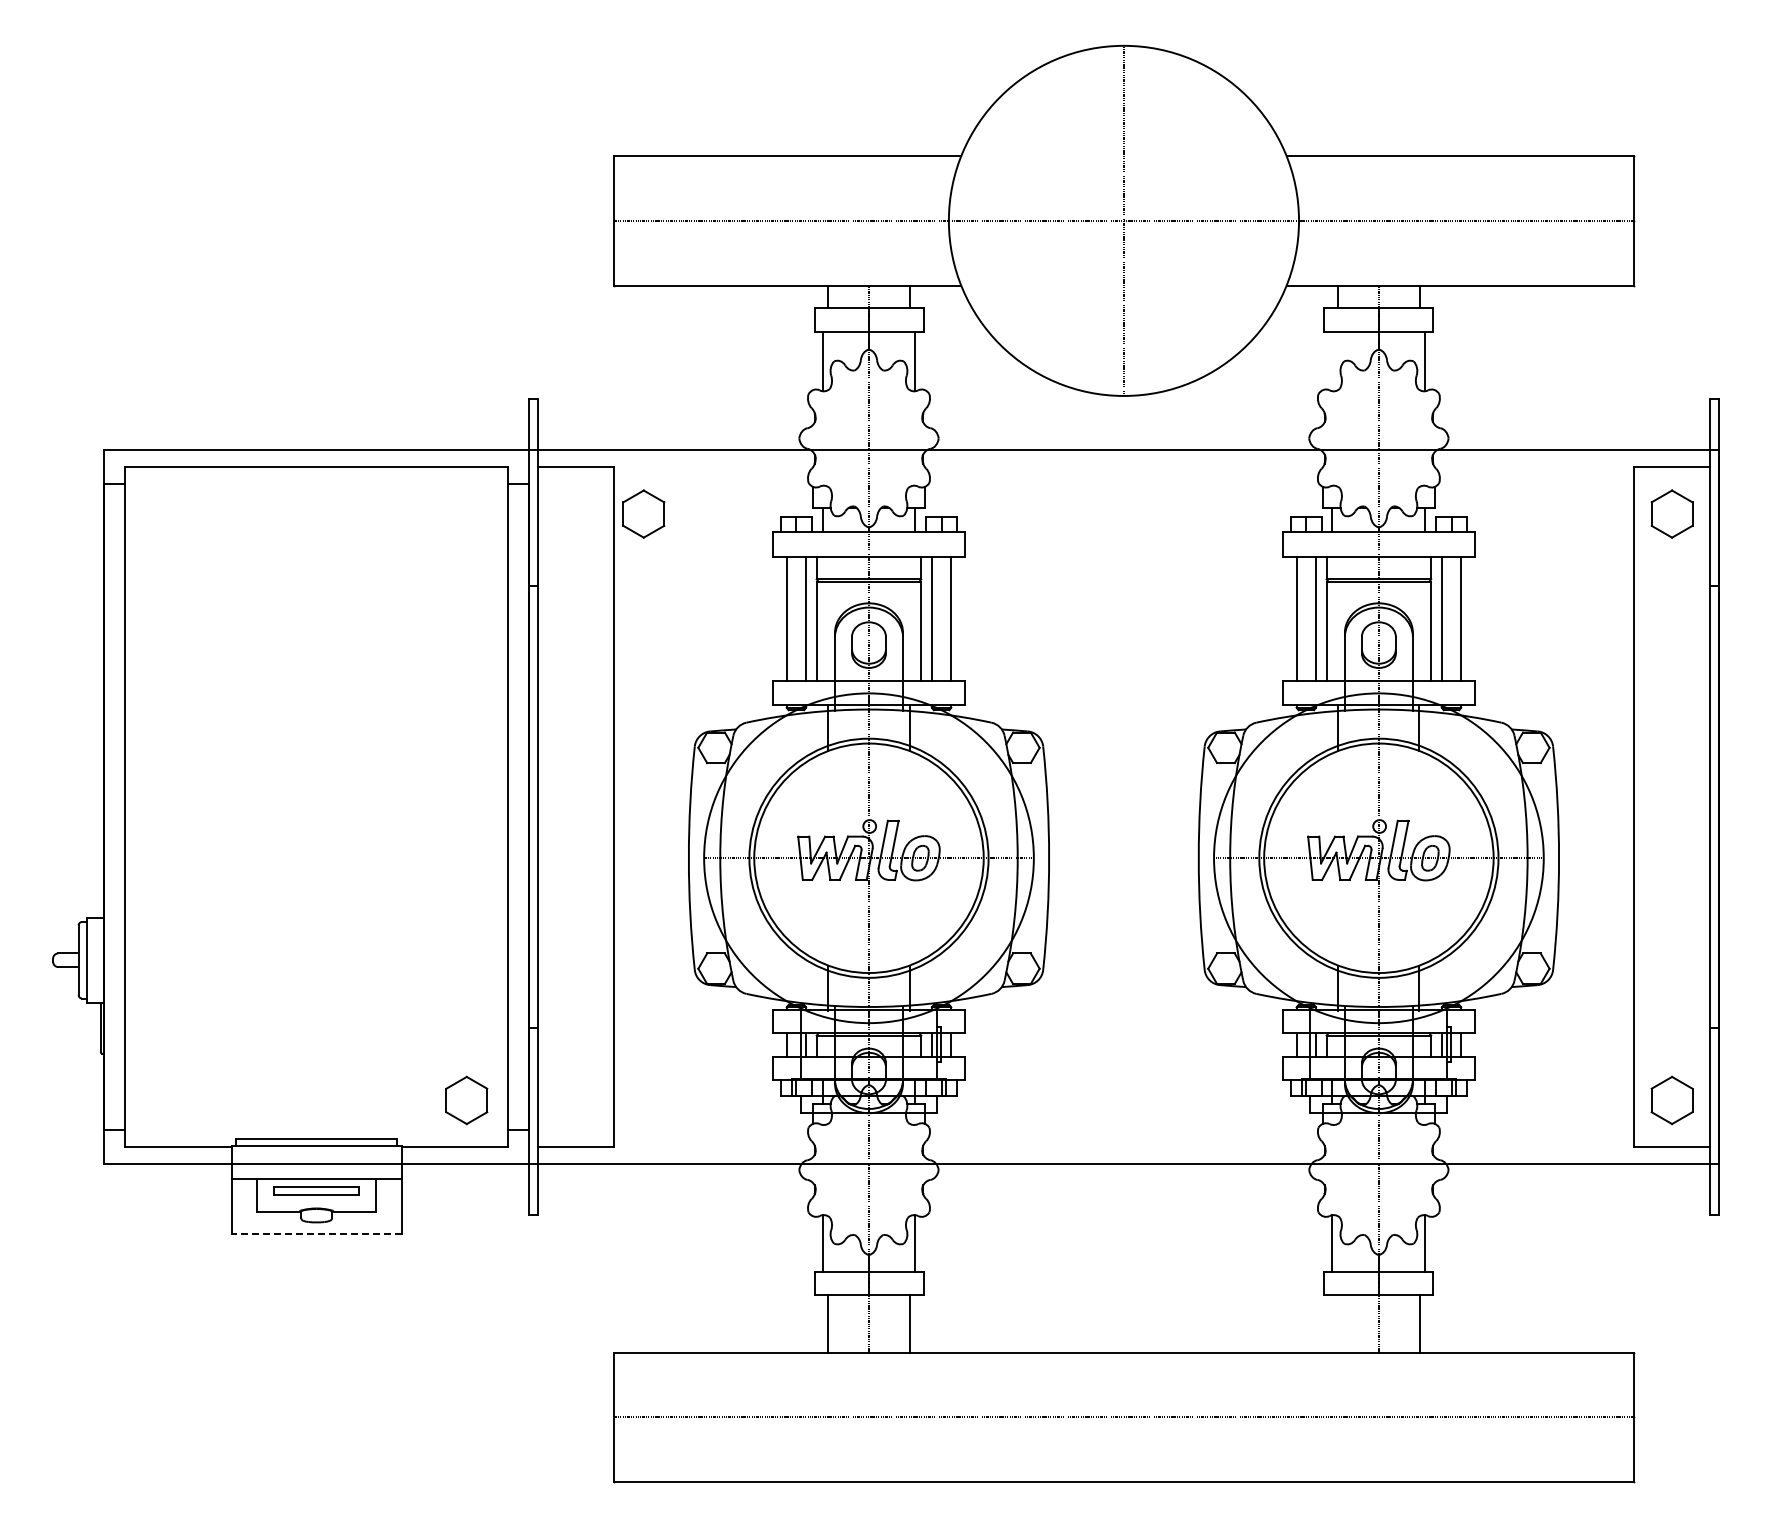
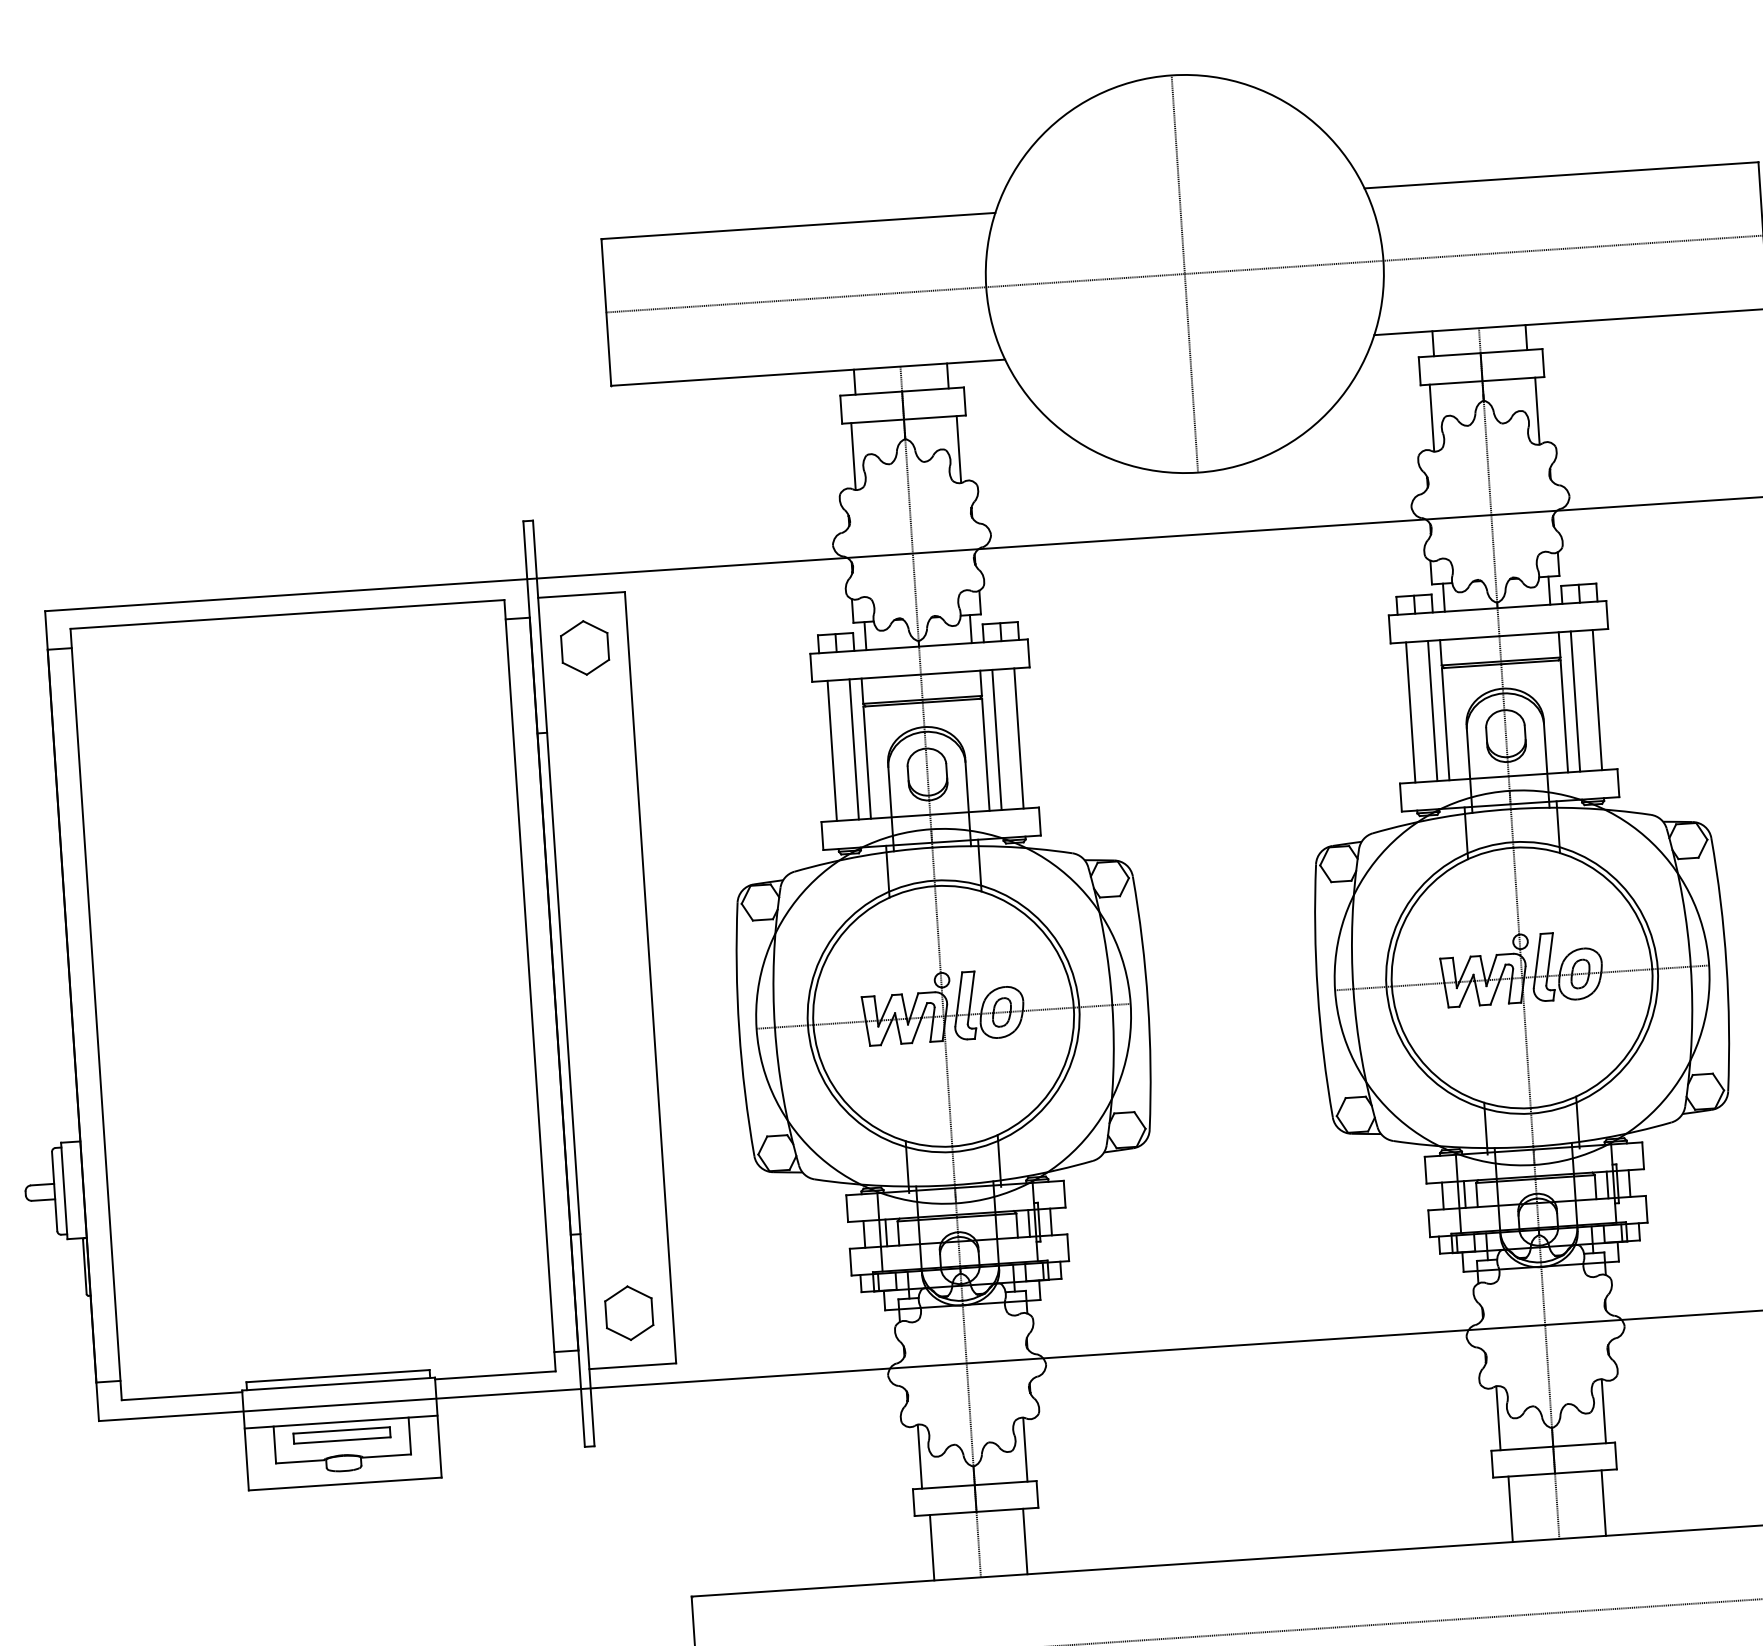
line: (1332, 361) -> (1432, 417), added
part: (643, 513) -> (584, 647), moved
part: (466, 1100) -> (628, 1313), moved
line: (316, 1233) -> (345, 1483), dashed -> solid
line: (1337, 1323) -> (1510, 1508), added

